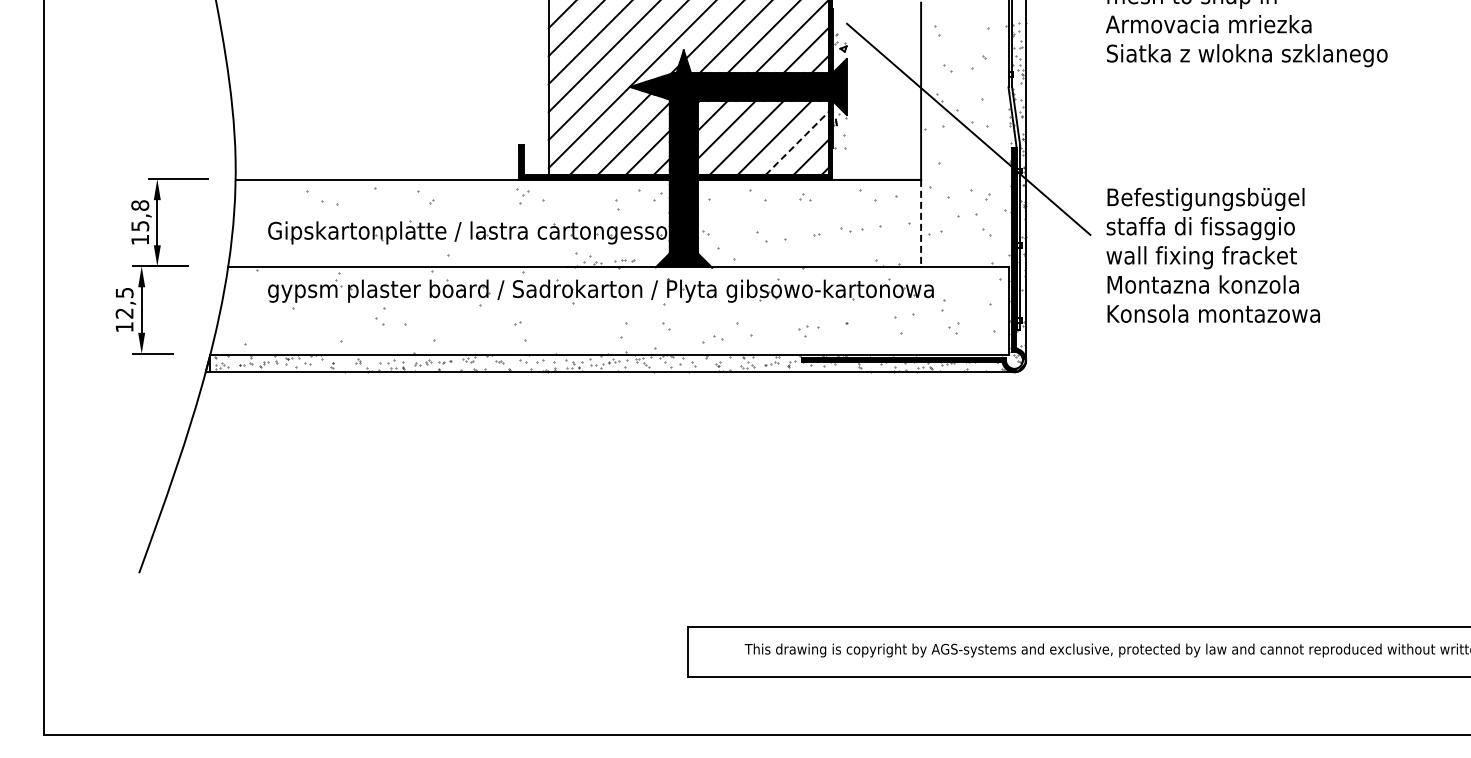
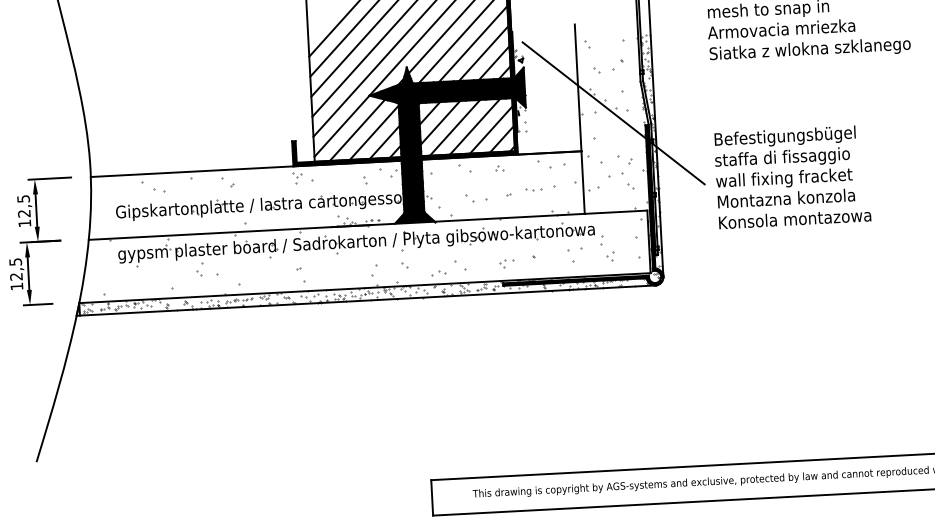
line: (797, 143) -> (491, 129), dashed -> solid
text: (140, 215) -> (24, 206), 15,8 -> 12,5
line: (921, 223) -> (583, 182), dashed -> solid
text: (1212, 254) -> (791, 176), moved

